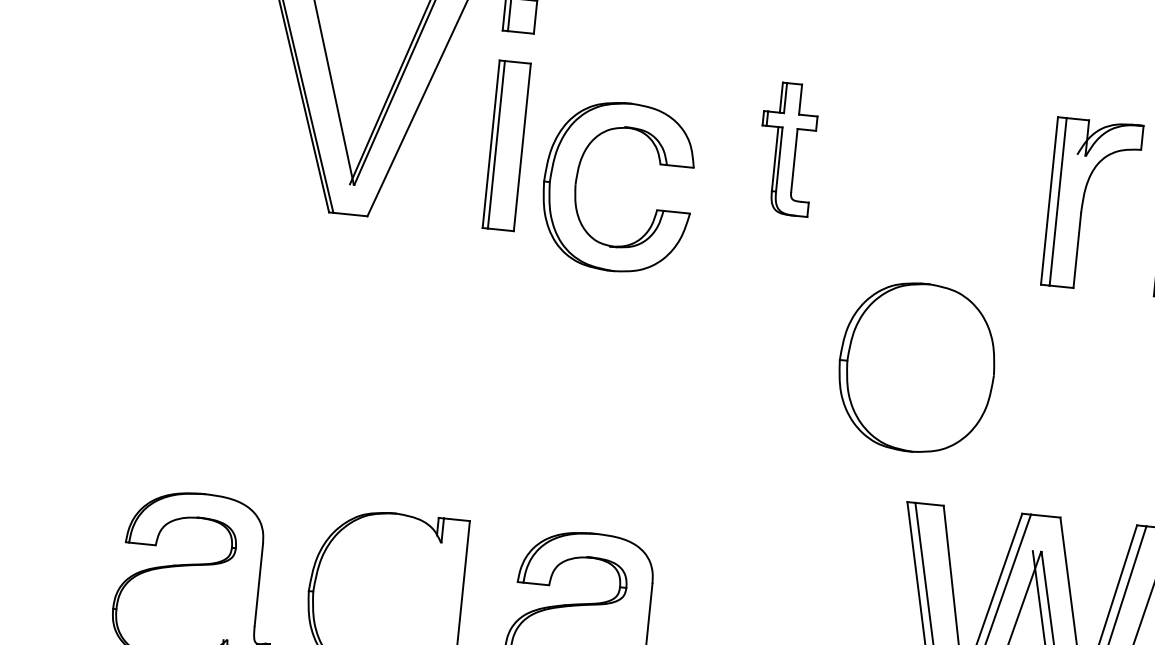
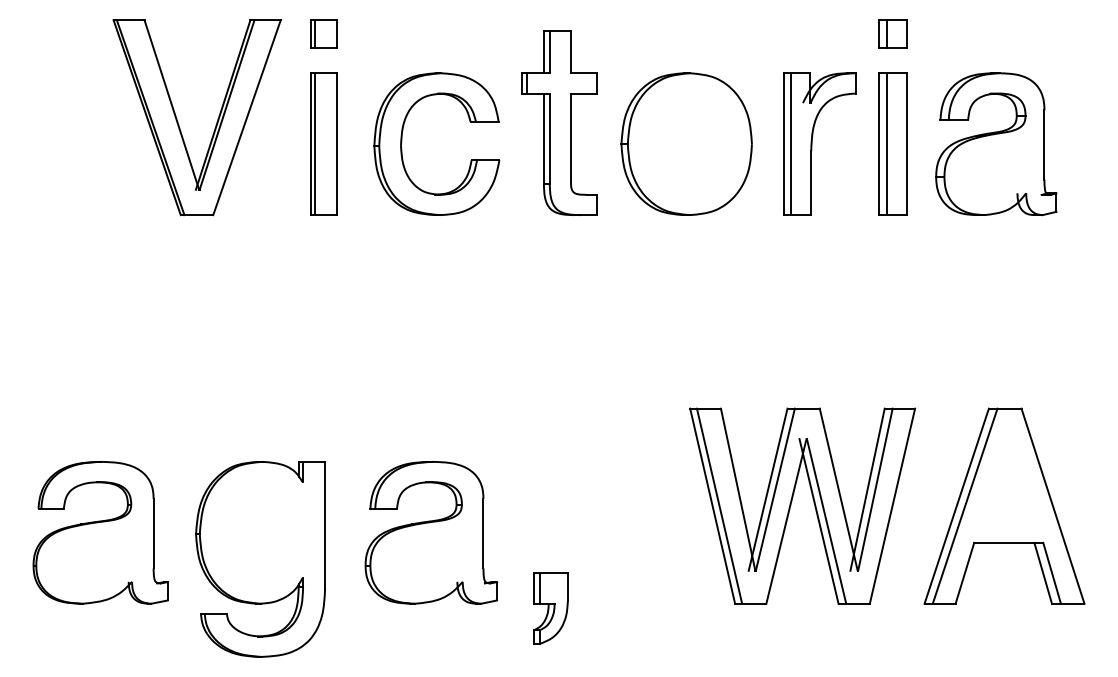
part: (787, 148) -> (559, 122), size x1.67
part: (577, 180) -> (402, 142), moved
part: (916, 366) -> (686, 143), moved

